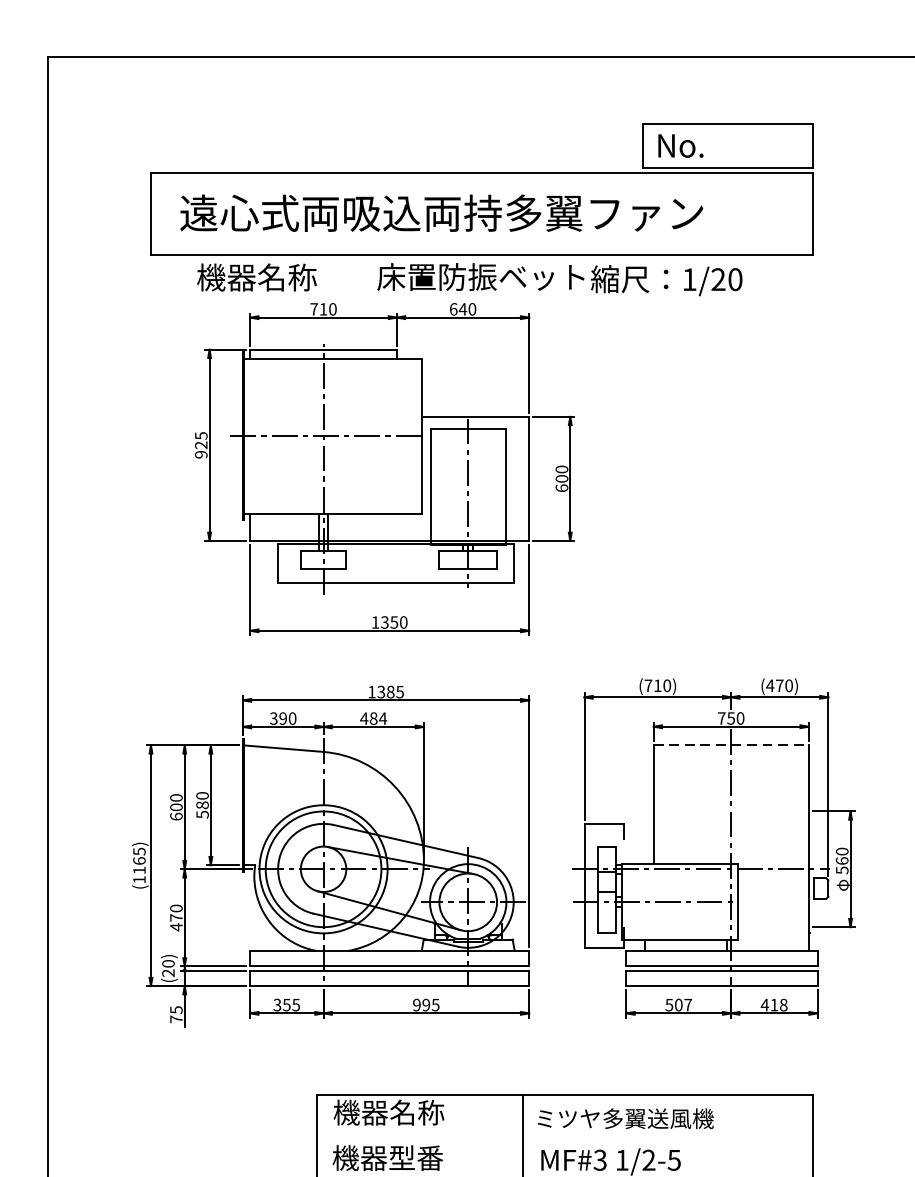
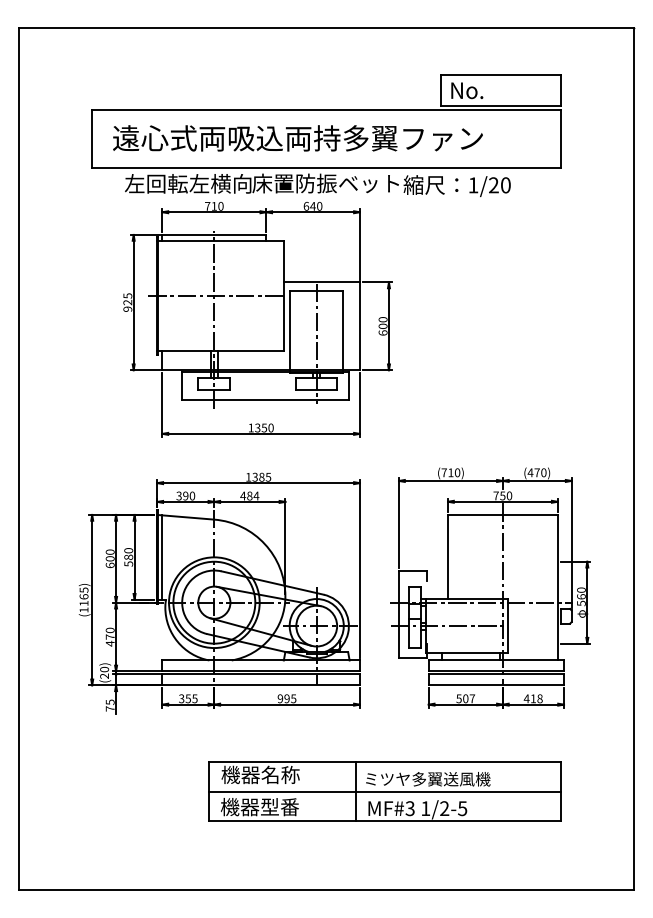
text: (287, 277) -> (188, 183), 機器名称 -> 左回転左横向
line: (730, 744) -> (502, 514), dashed -> solid
line: (248, 805) -> (161, 557), added
line: (563, 1136) -> (384, 791), added

